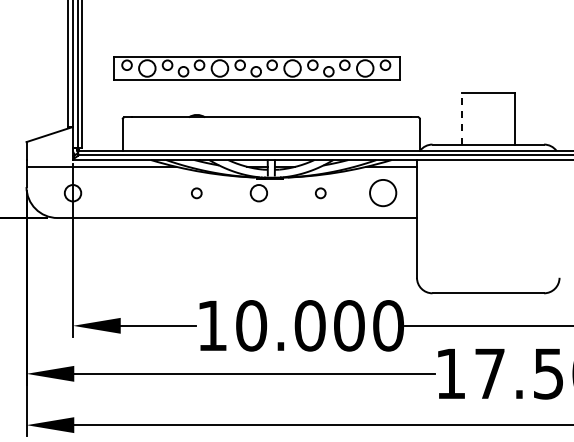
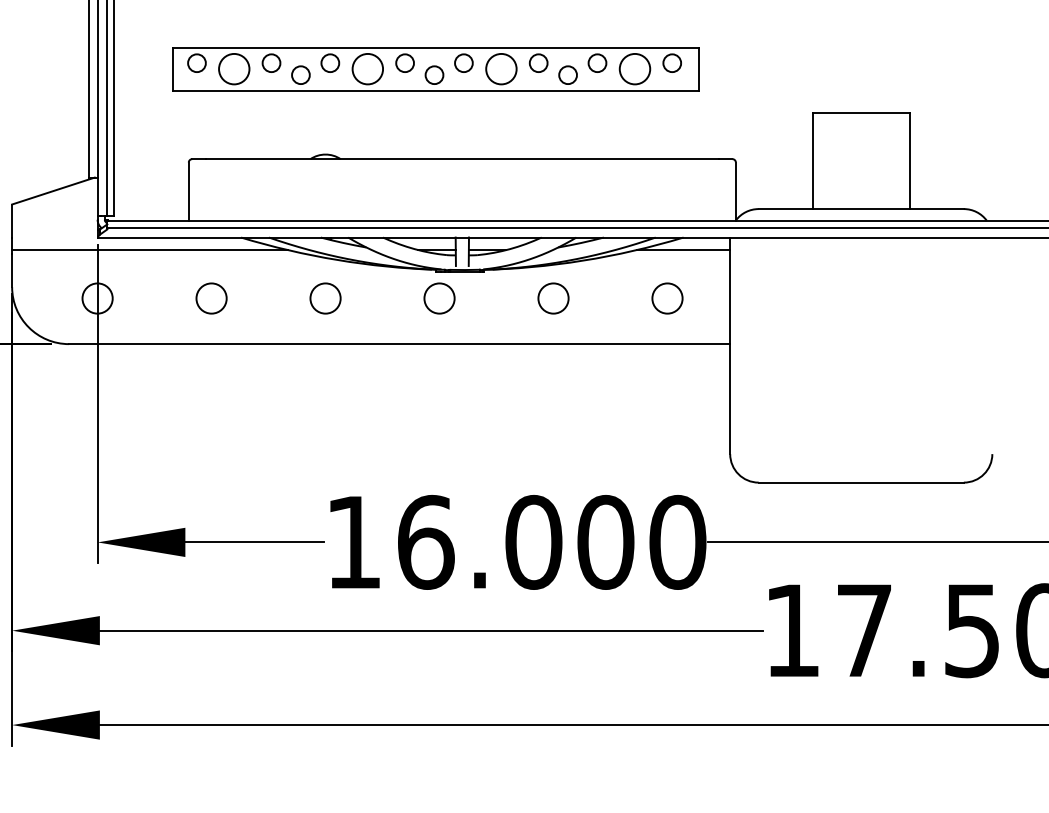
line: (461, 118) -> (812, 161), dashed -> solid
circle: (134, 193) -> (210, 299), added
circle: (196, 193) -> (324, 299), size x1.67
circle: (320, 193) -> (552, 299), size x1.67
circle: (382, 193) -> (666, 299), size x0.62
text: (251, 325) -> (425, 541), 10.000 -> 16.000

